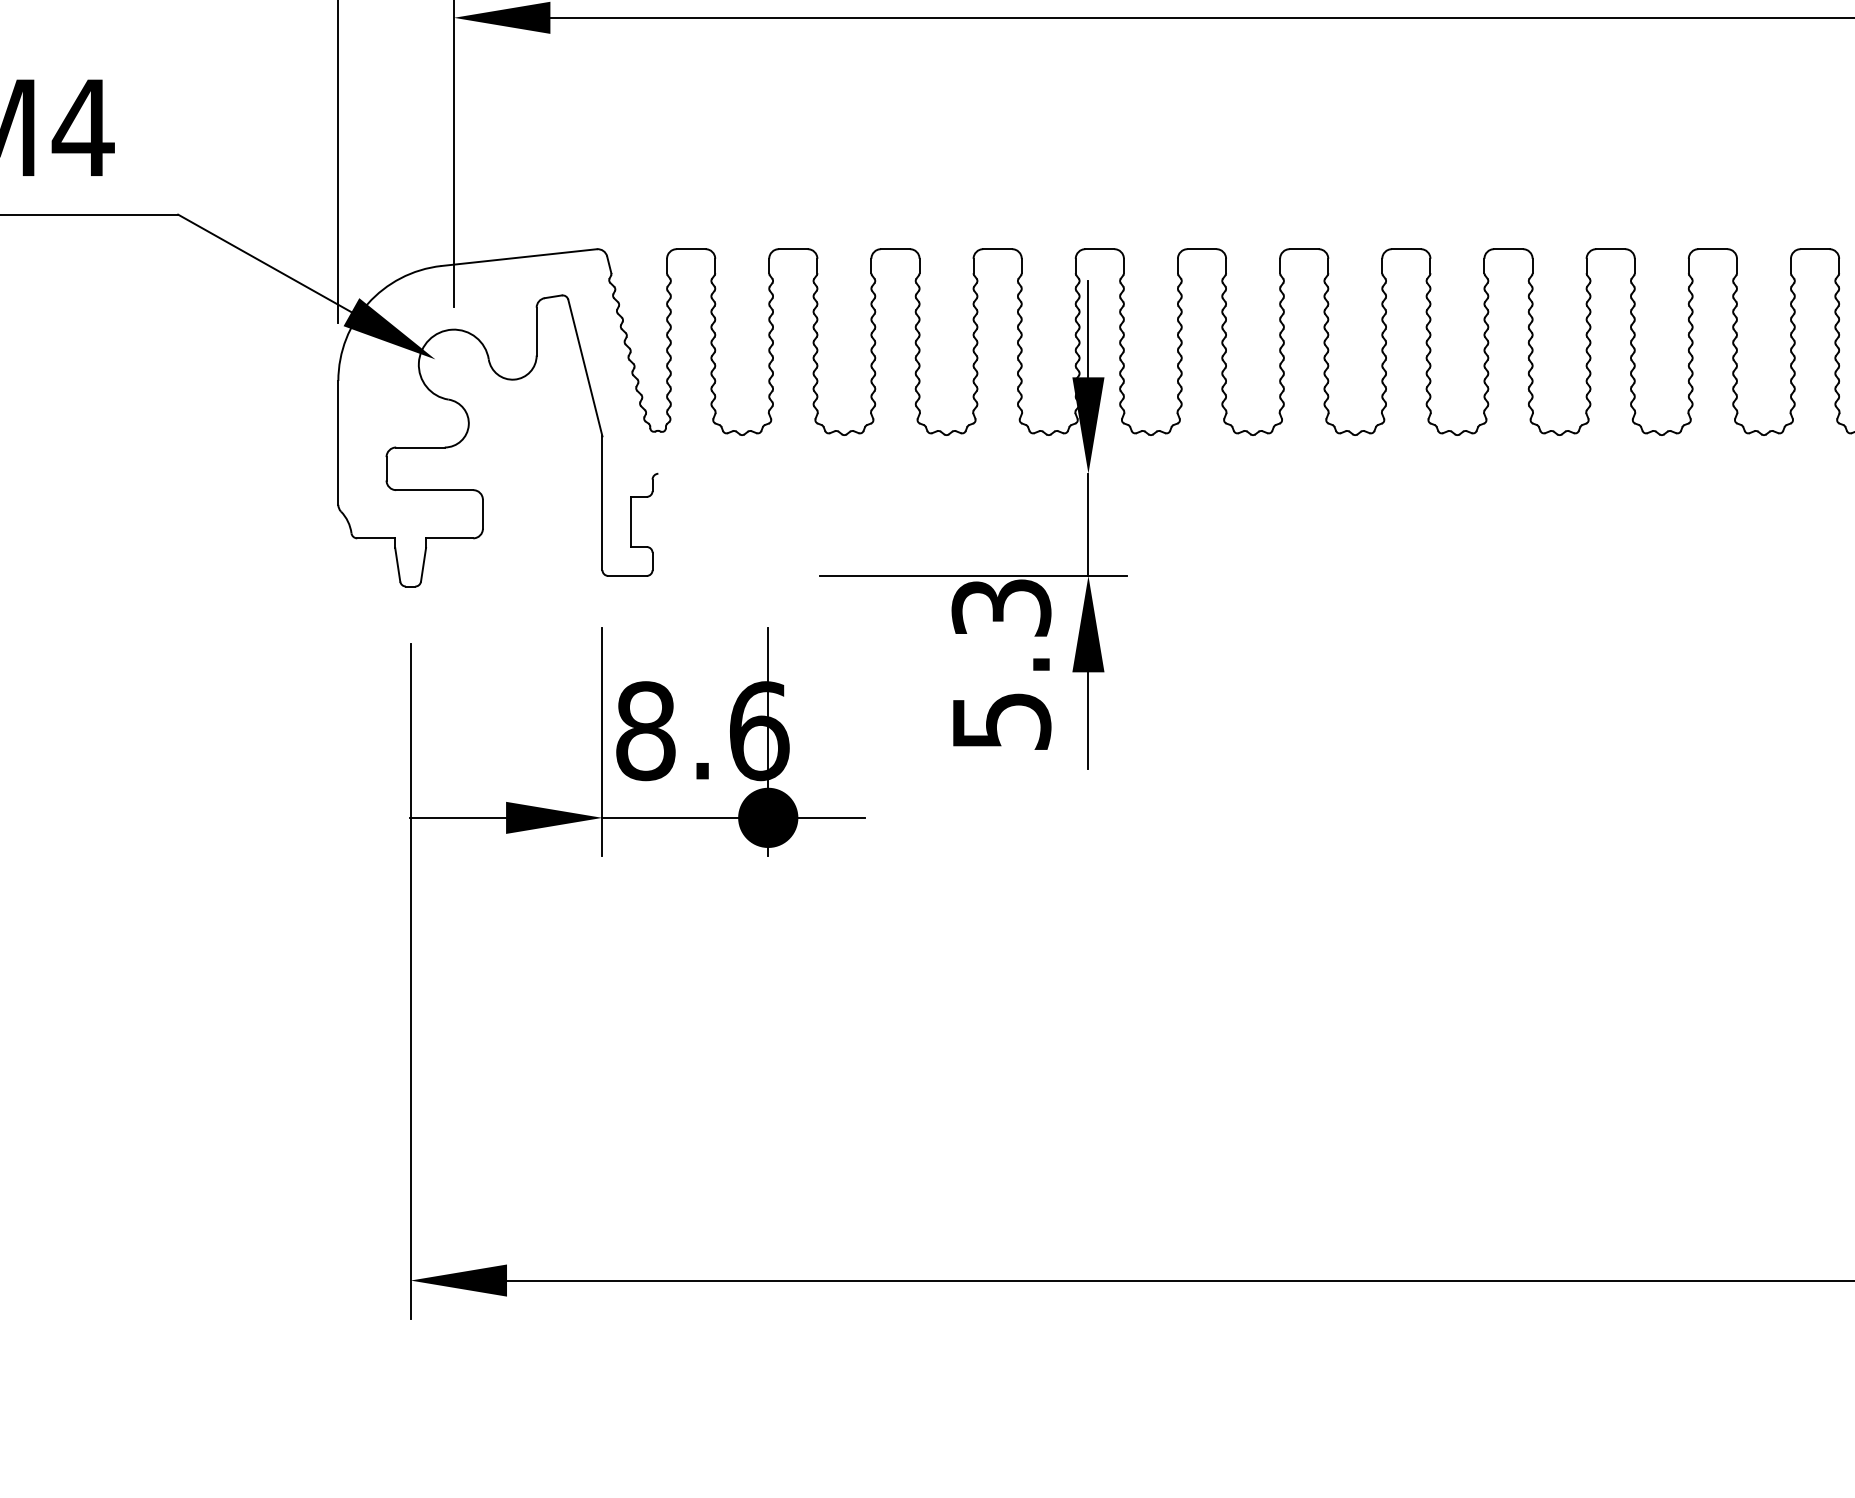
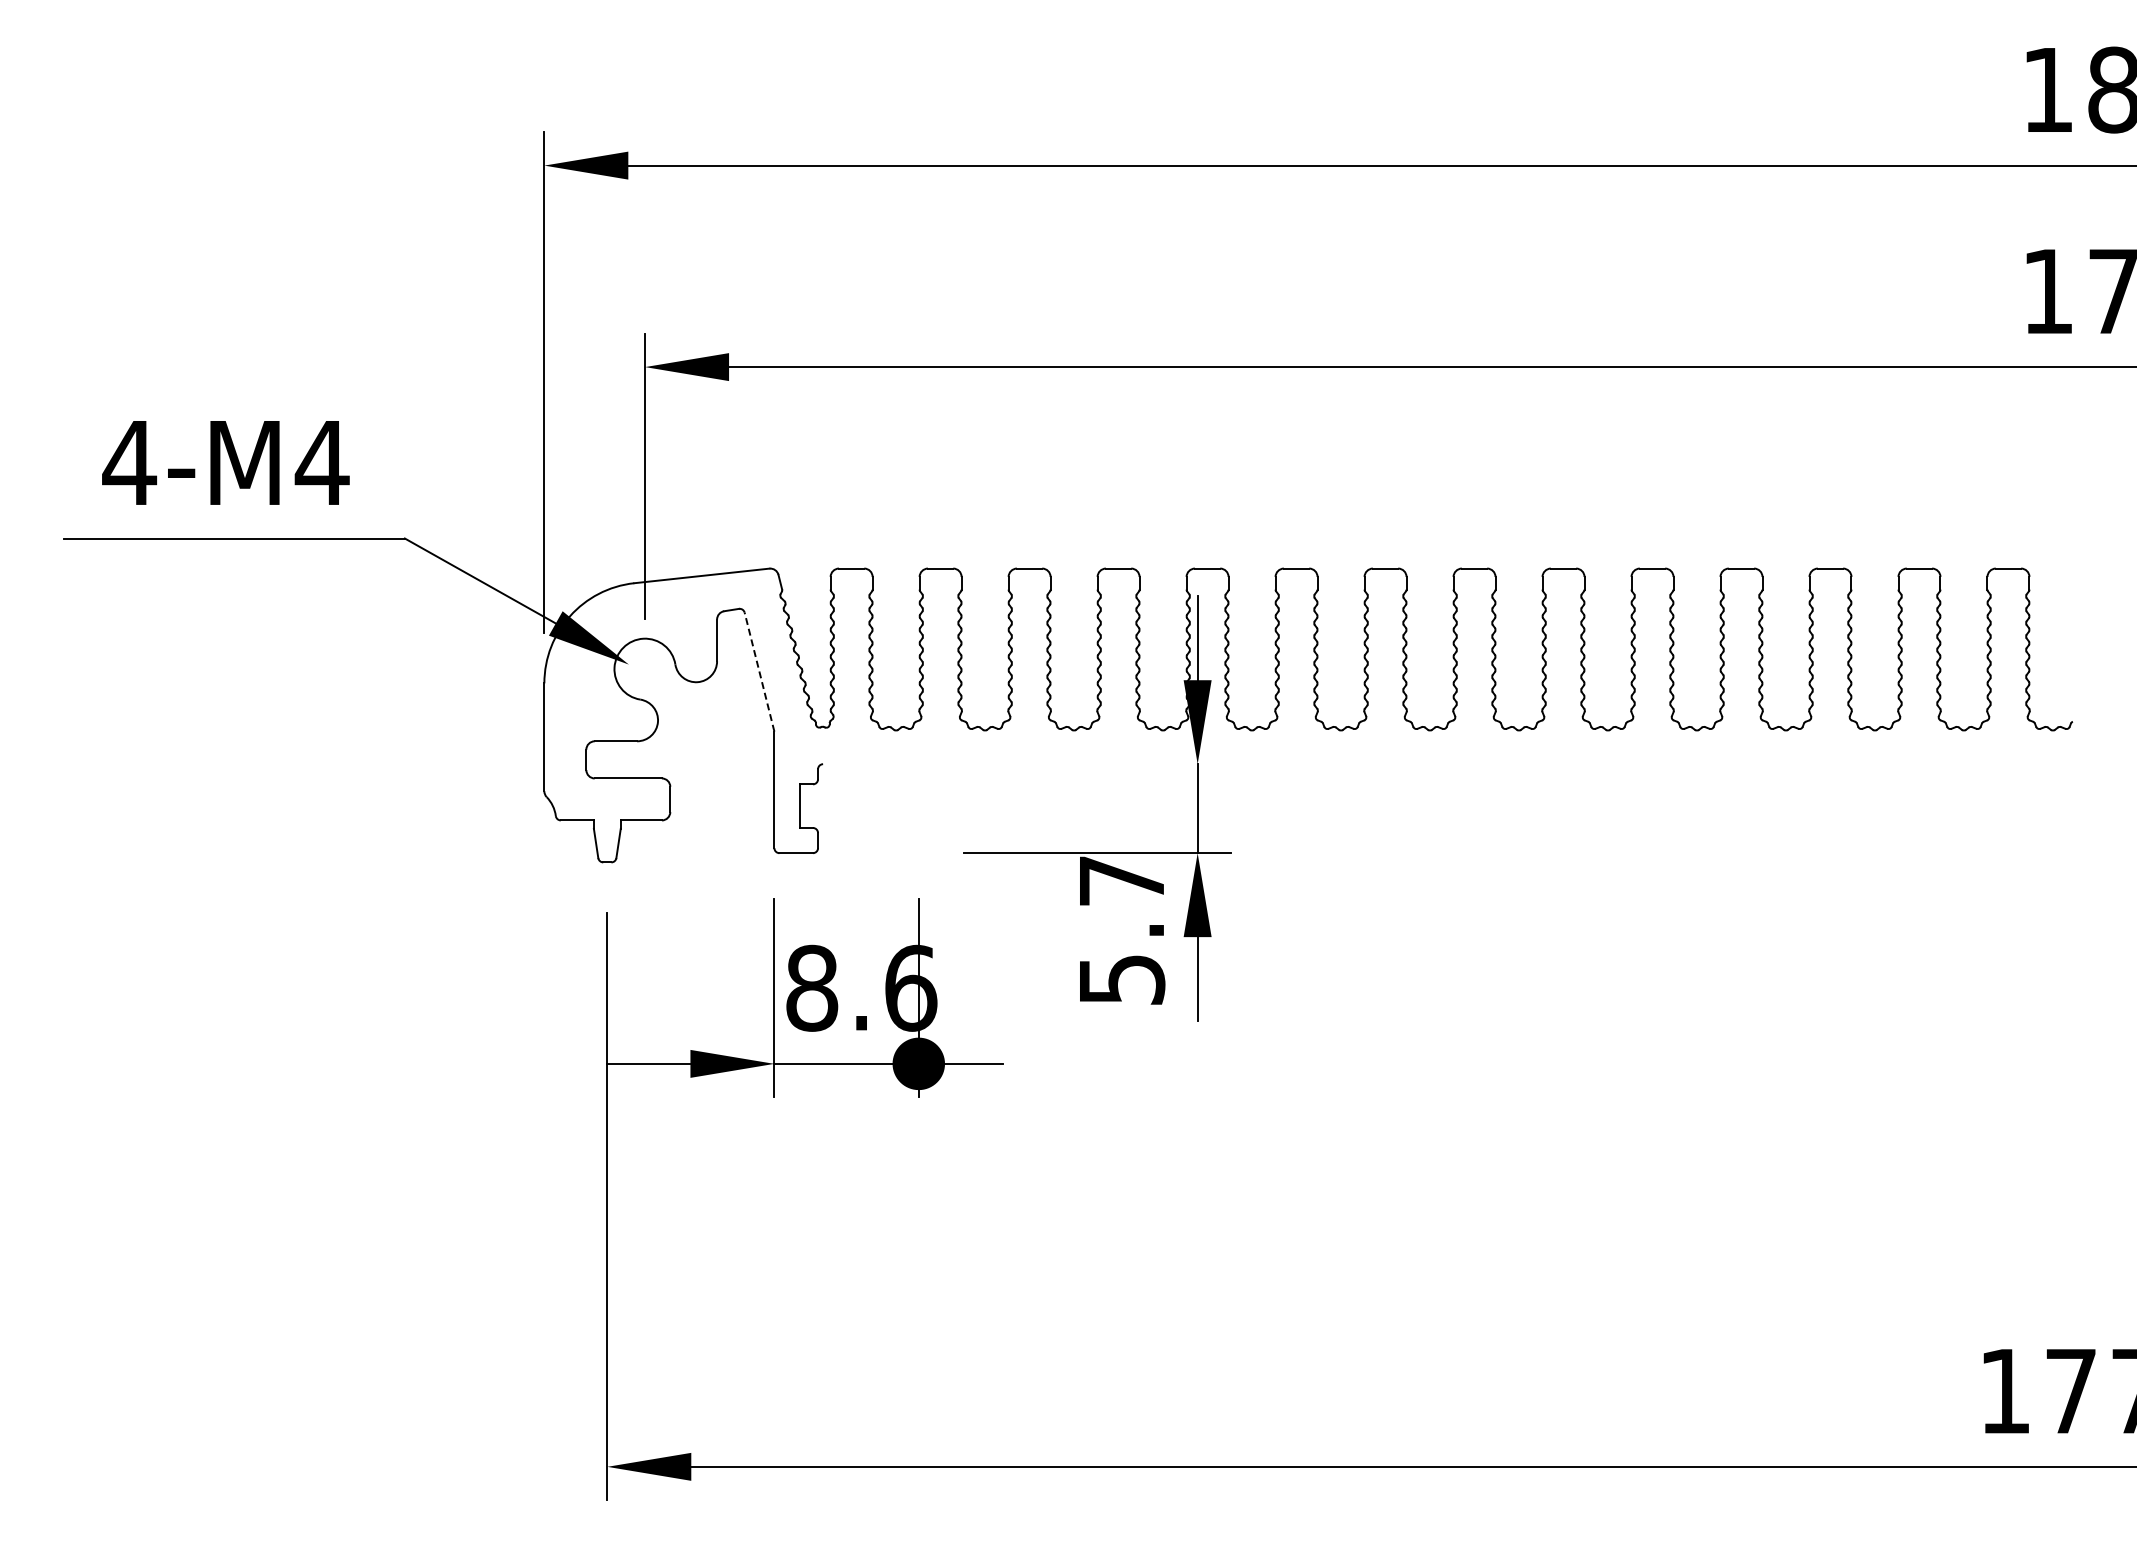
line: (585, 367) -> (759, 671), solid -> dashed
text: (1000, 607) -> (1121, 880), 5.3 -> 5.7

